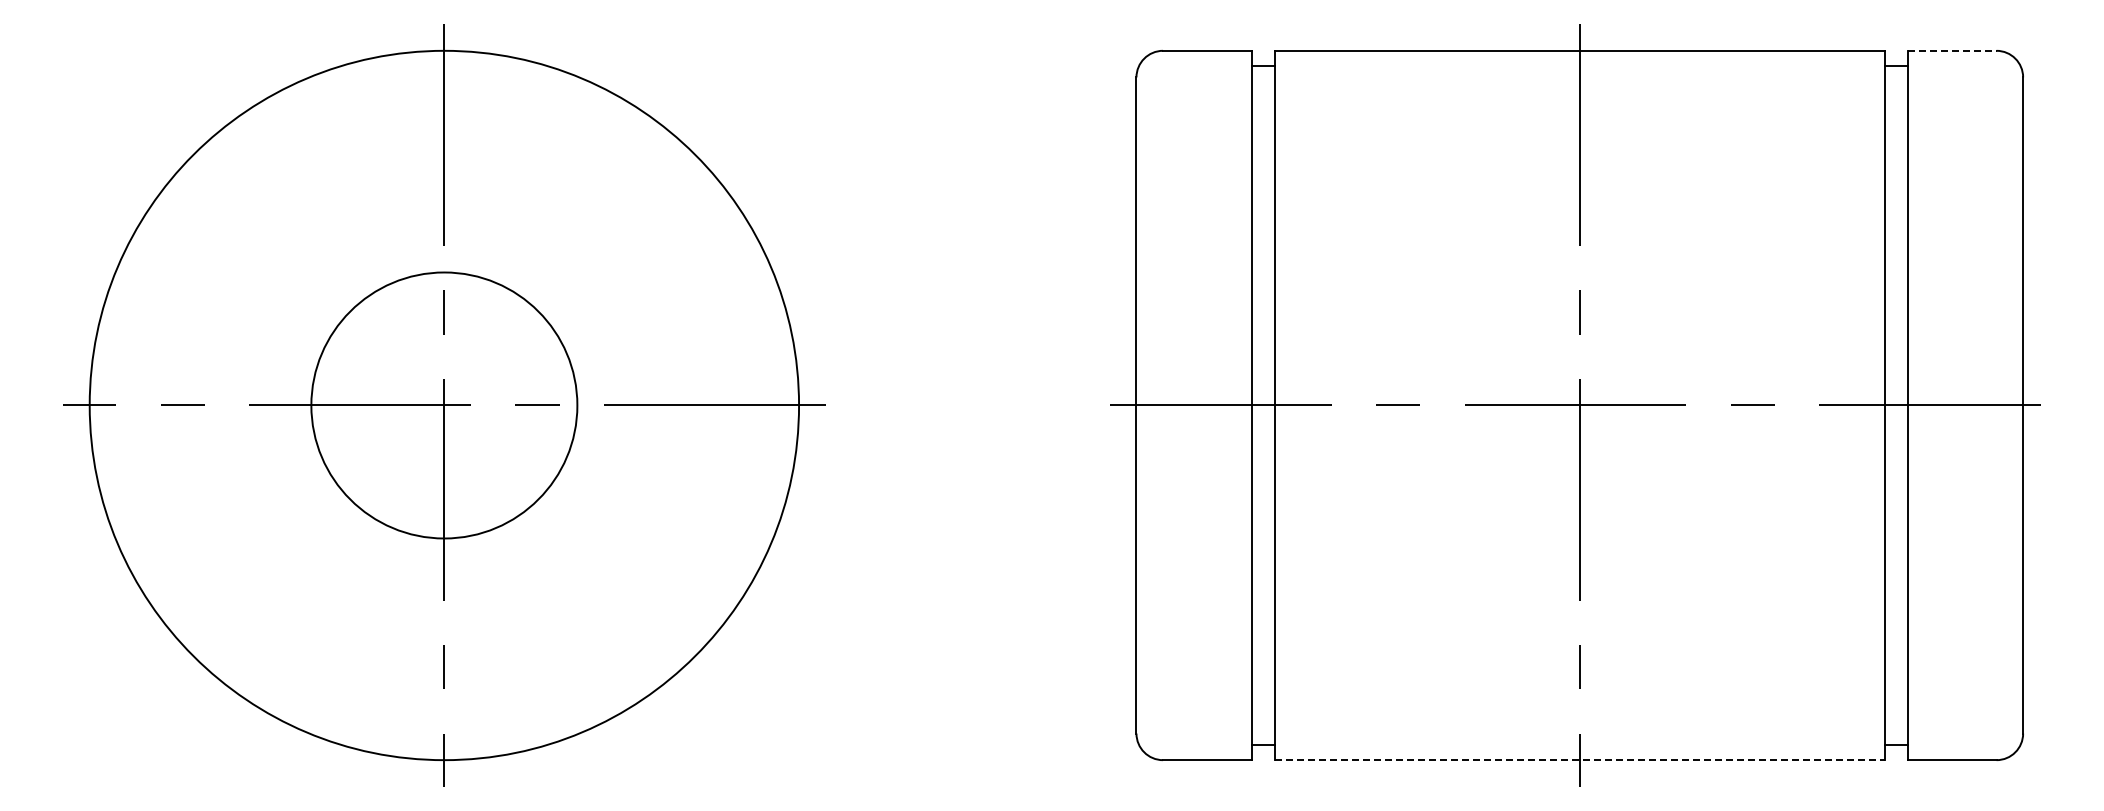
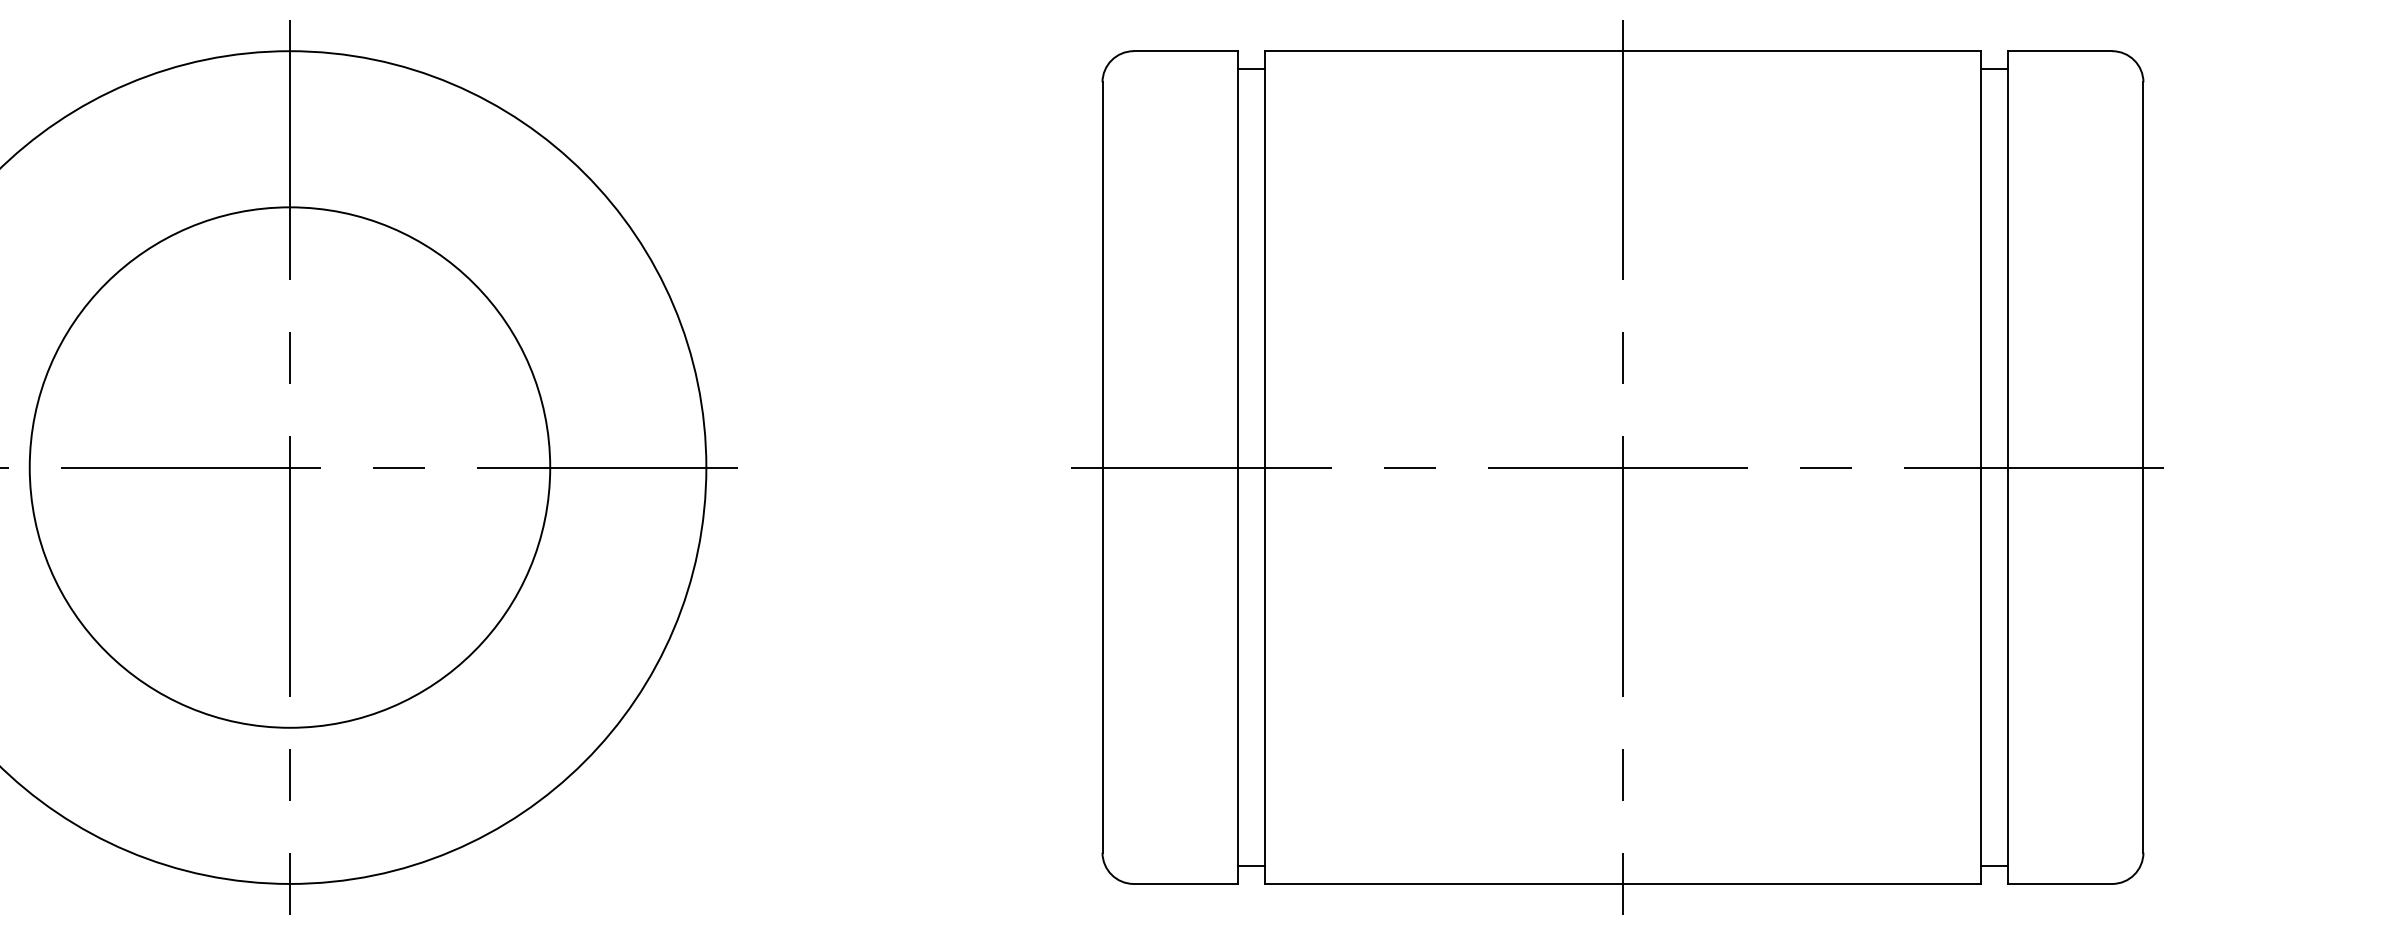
line: (1952, 50) -> (2060, 50), dashed -> solid
circle: (444, 405) -> (290, 467), size x1.67
line: (1580, 760) -> (1623, 884), dashed -> solid

